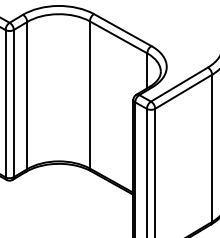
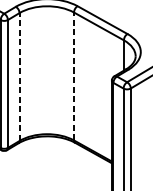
line: (89, 94) -> (73, 76), solid -> dashed
line: (27, 95) -> (19, 76), solid -> dashed

